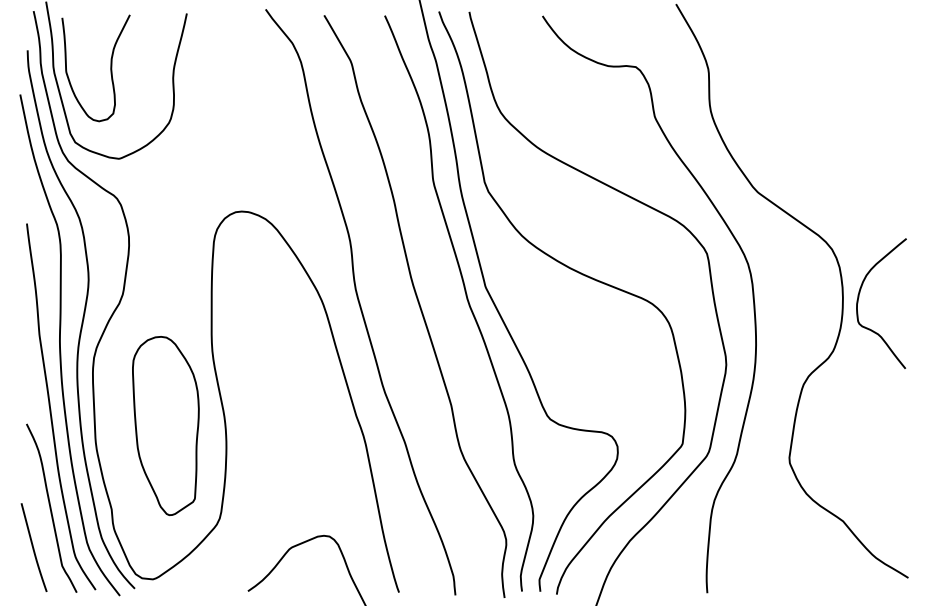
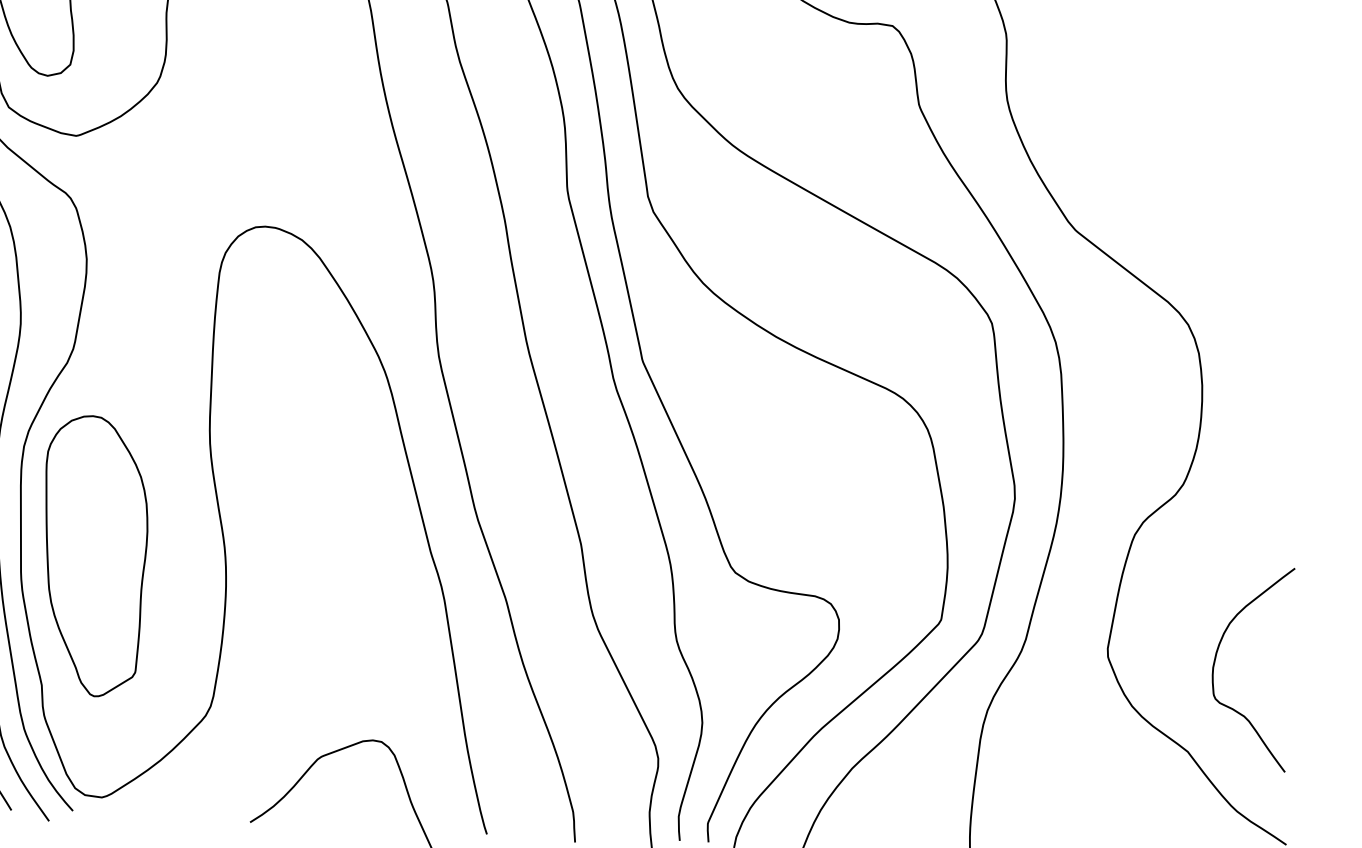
curve: (859, 297) -> (1217, 657), moved
part: (165, 426) -> (93, 557), moved

